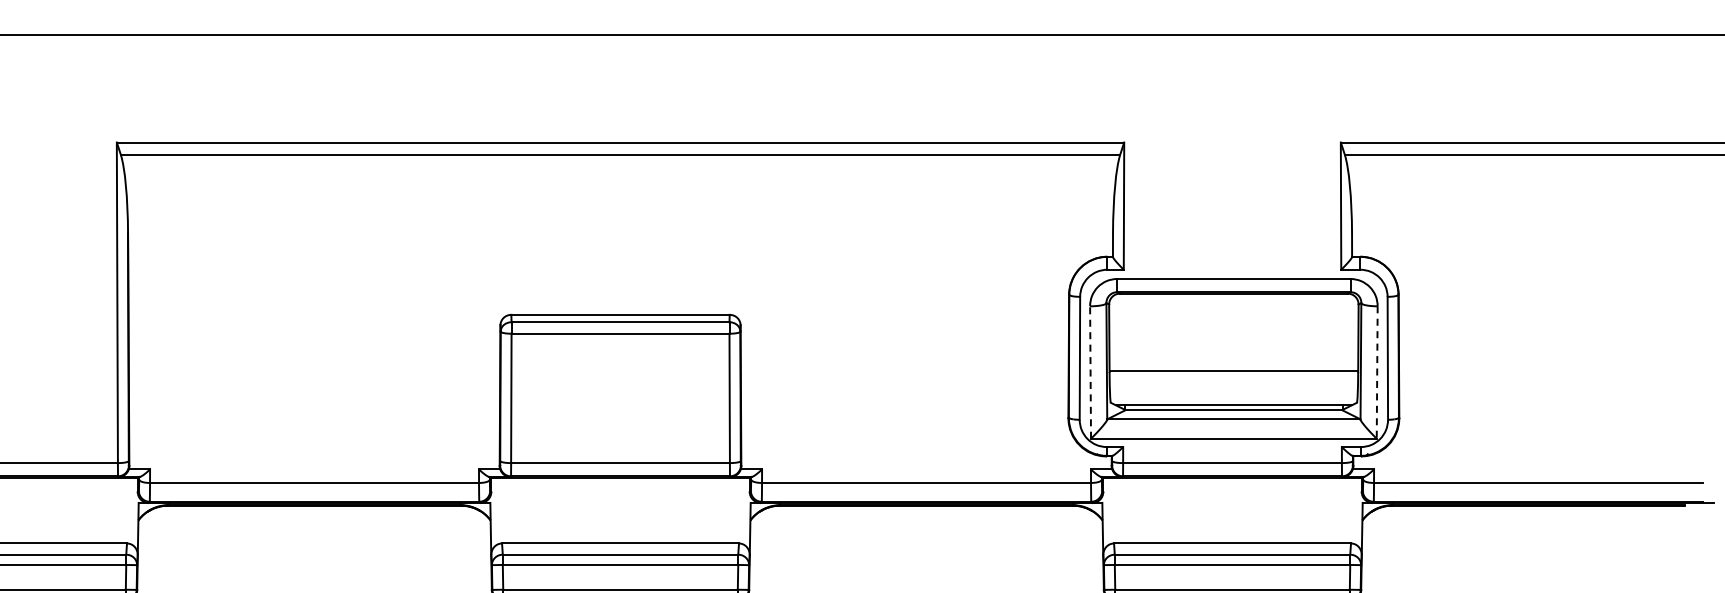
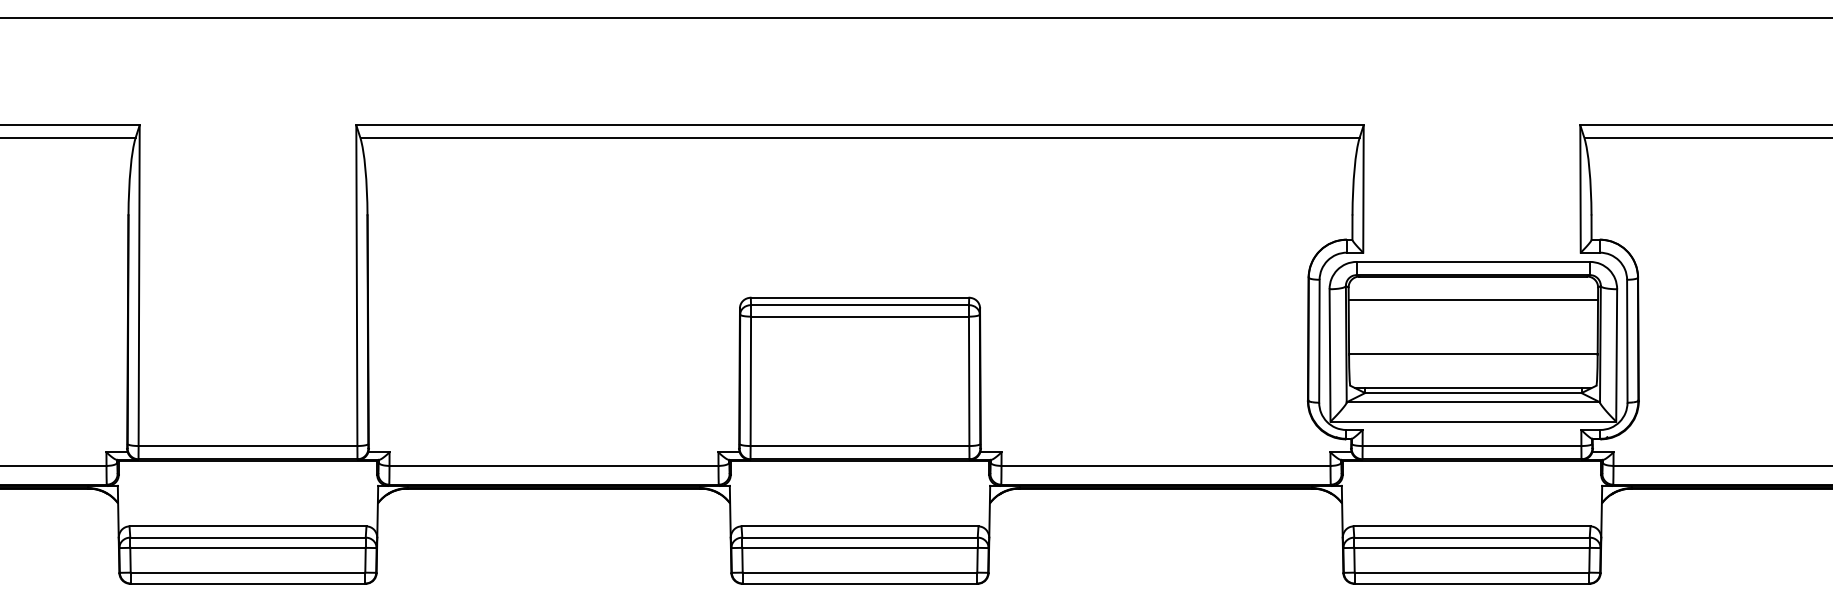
line: (1234, 317) -> (1473, 300), added
line: (1091, 371) -> (1330, 354), dashed -> solid
line: (1377, 372) -> (1616, 355), dashed -> solid

